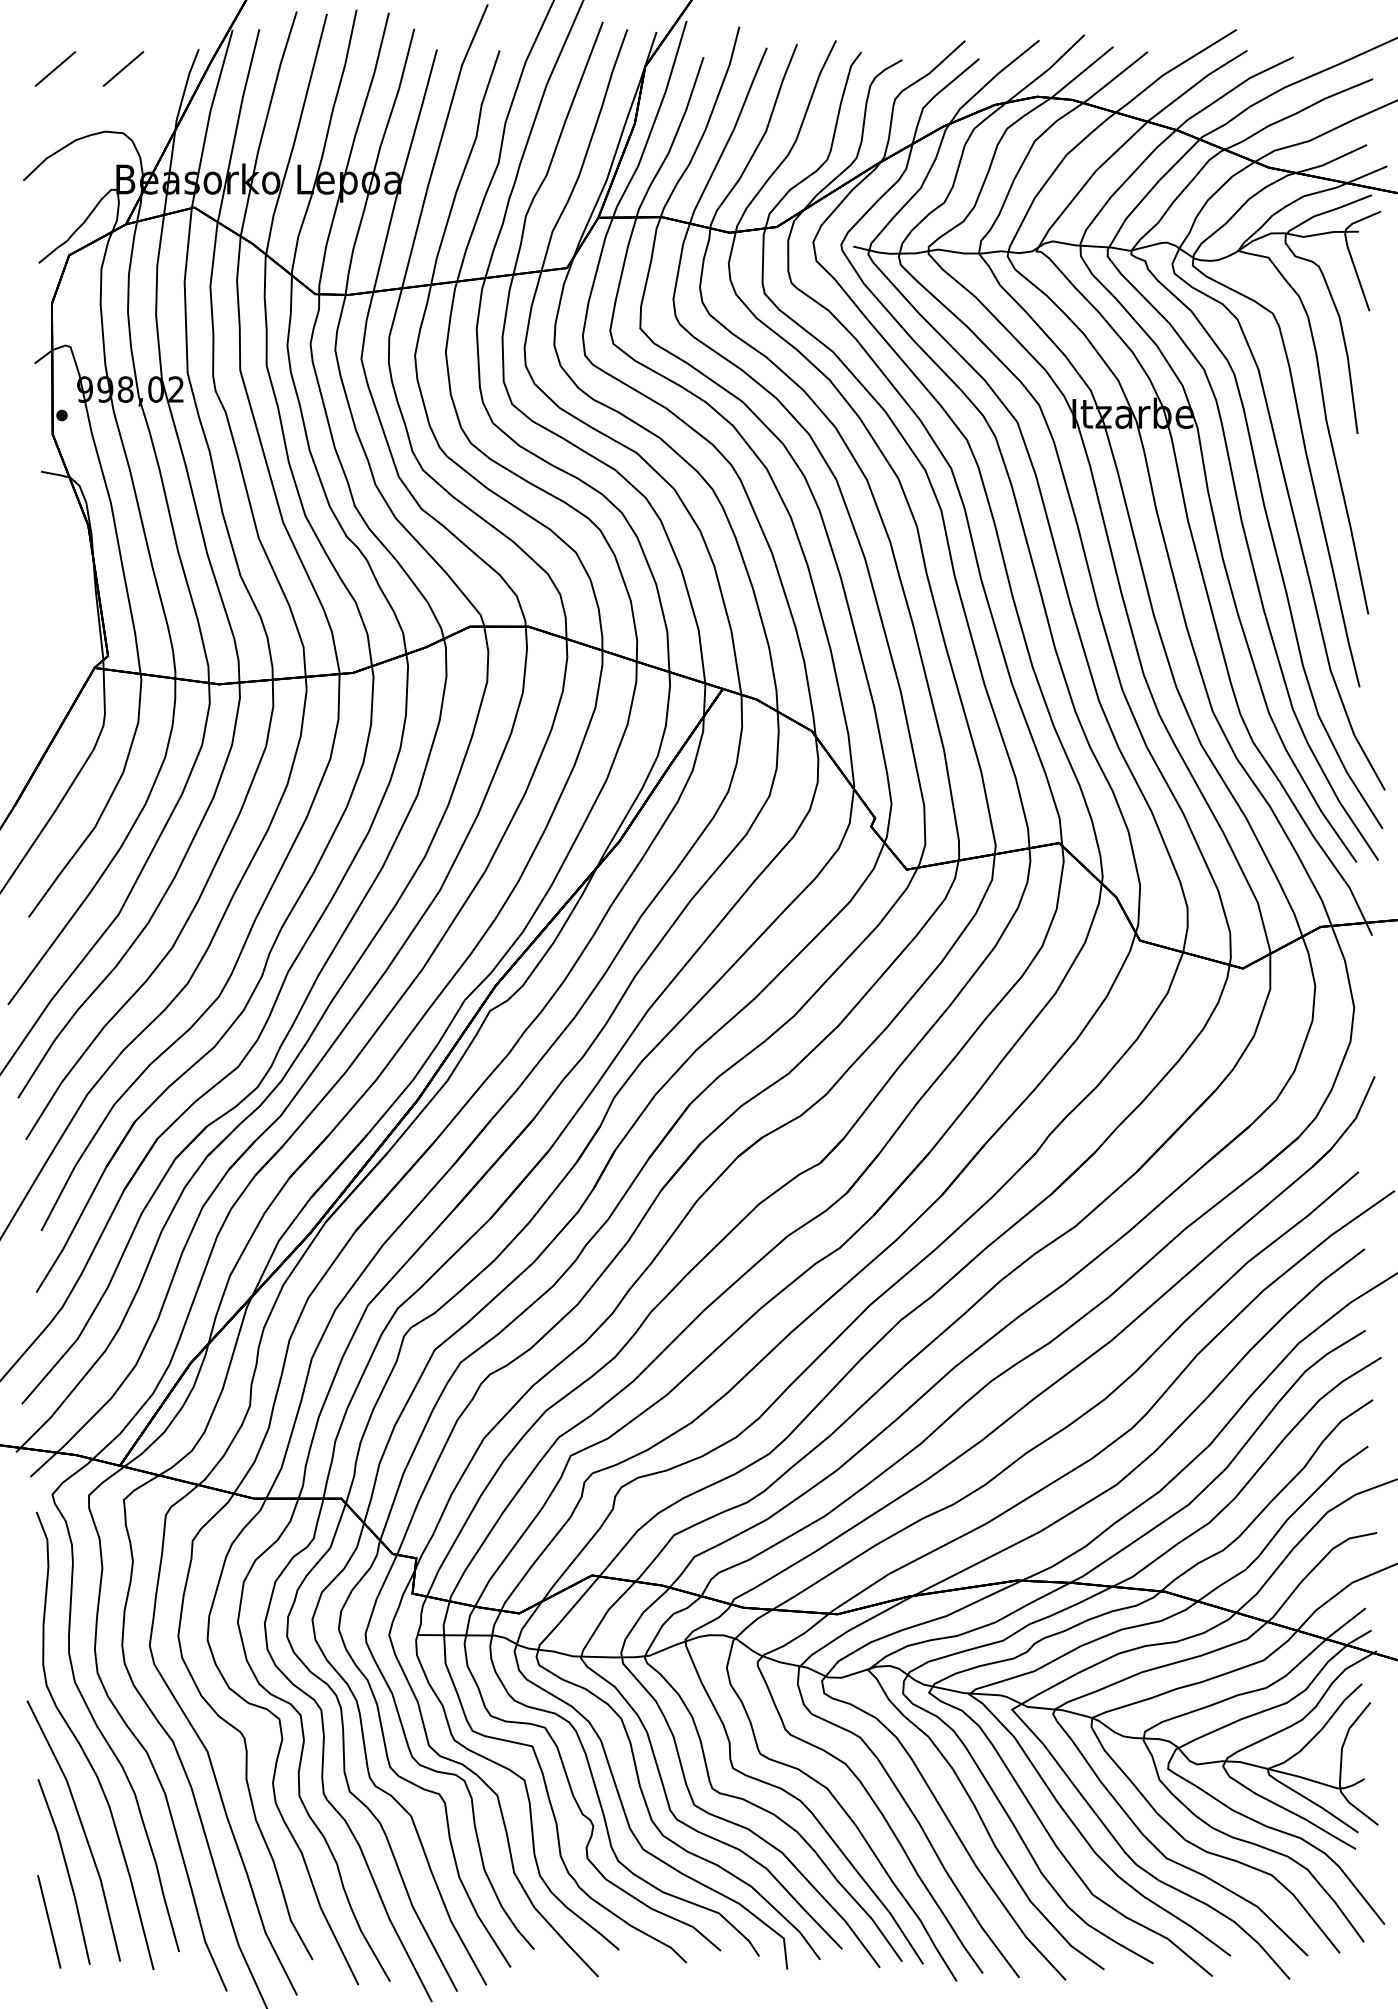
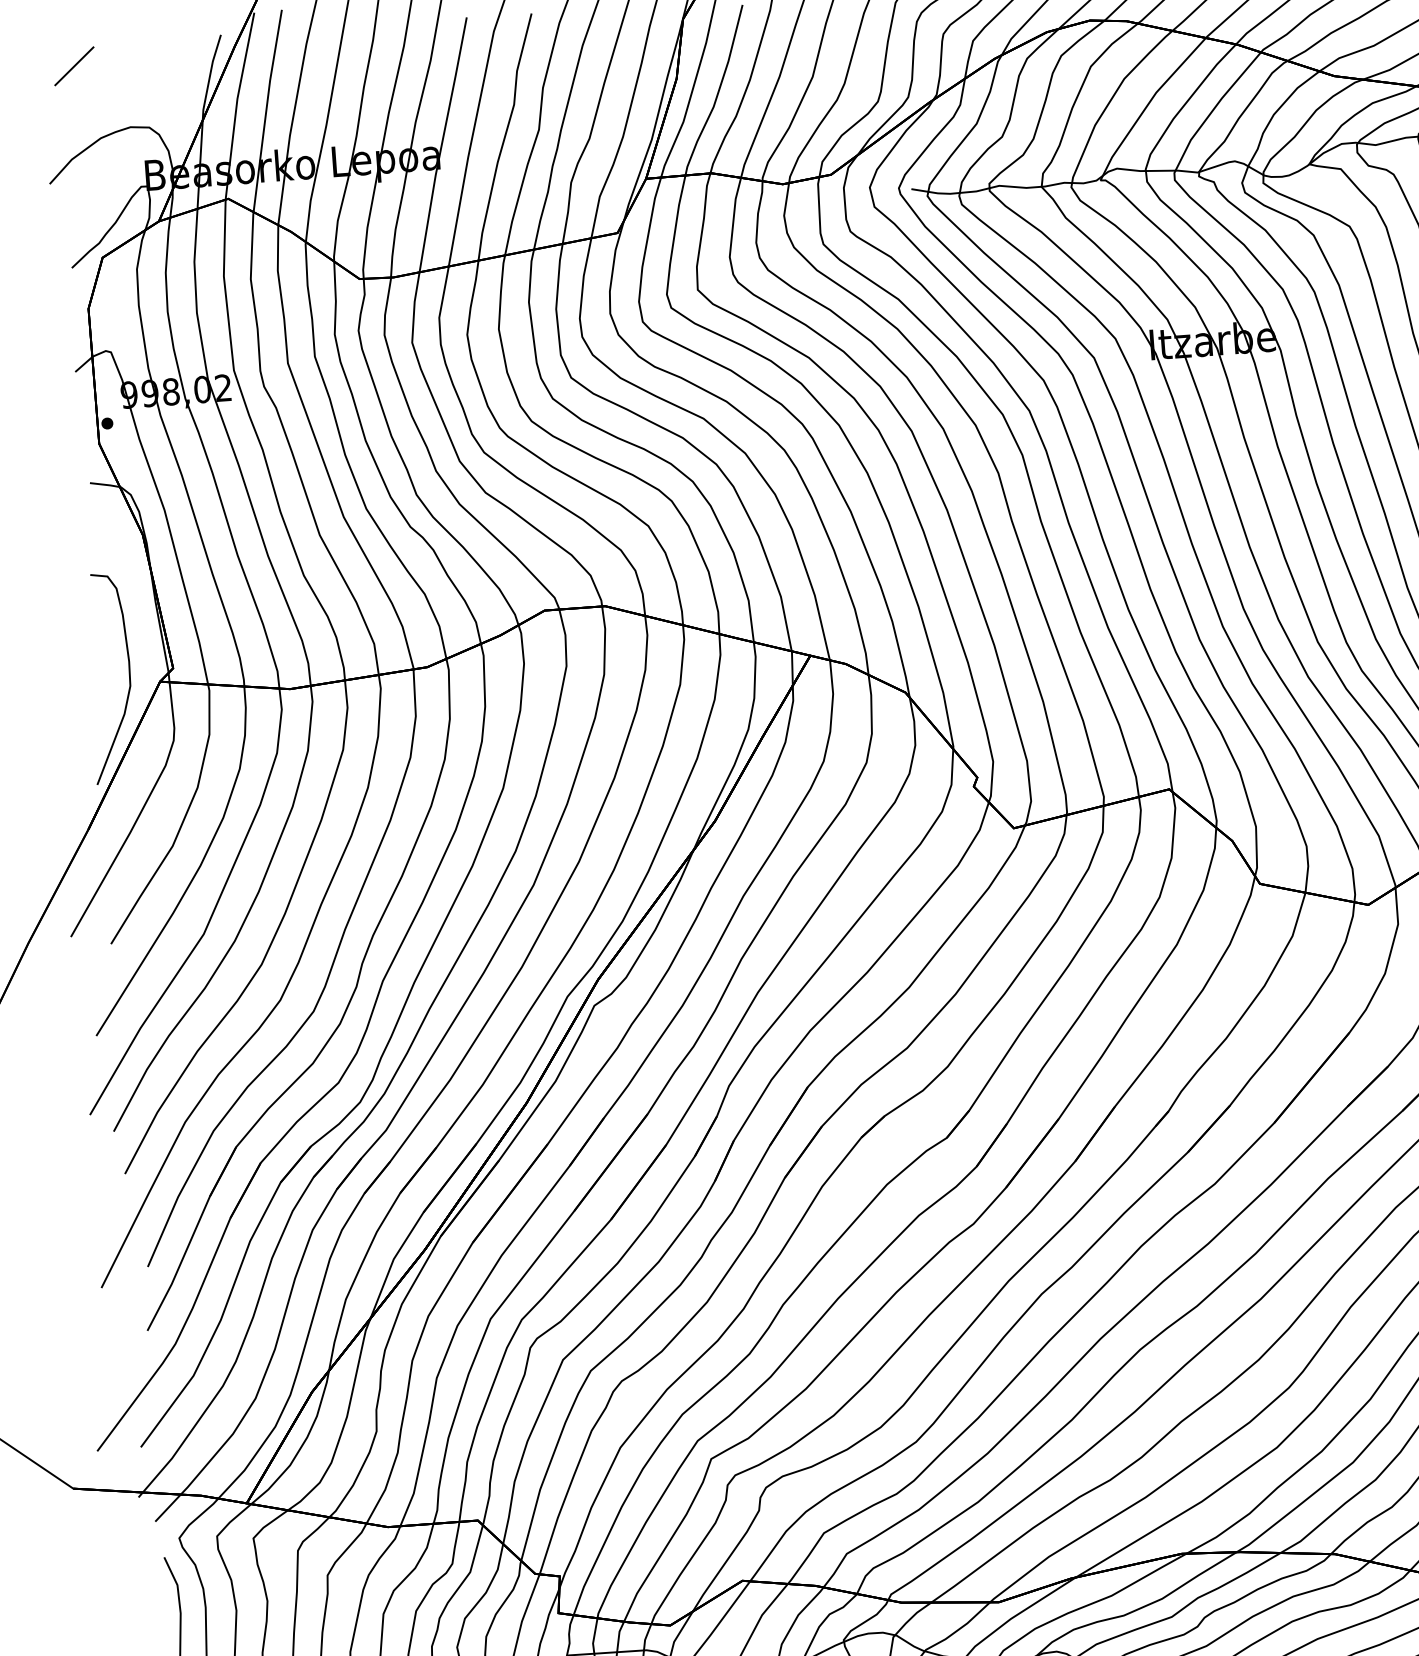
line: (123, 68) -> (144, 60), removed
curve: (64, 661) -> (128, 677), added

